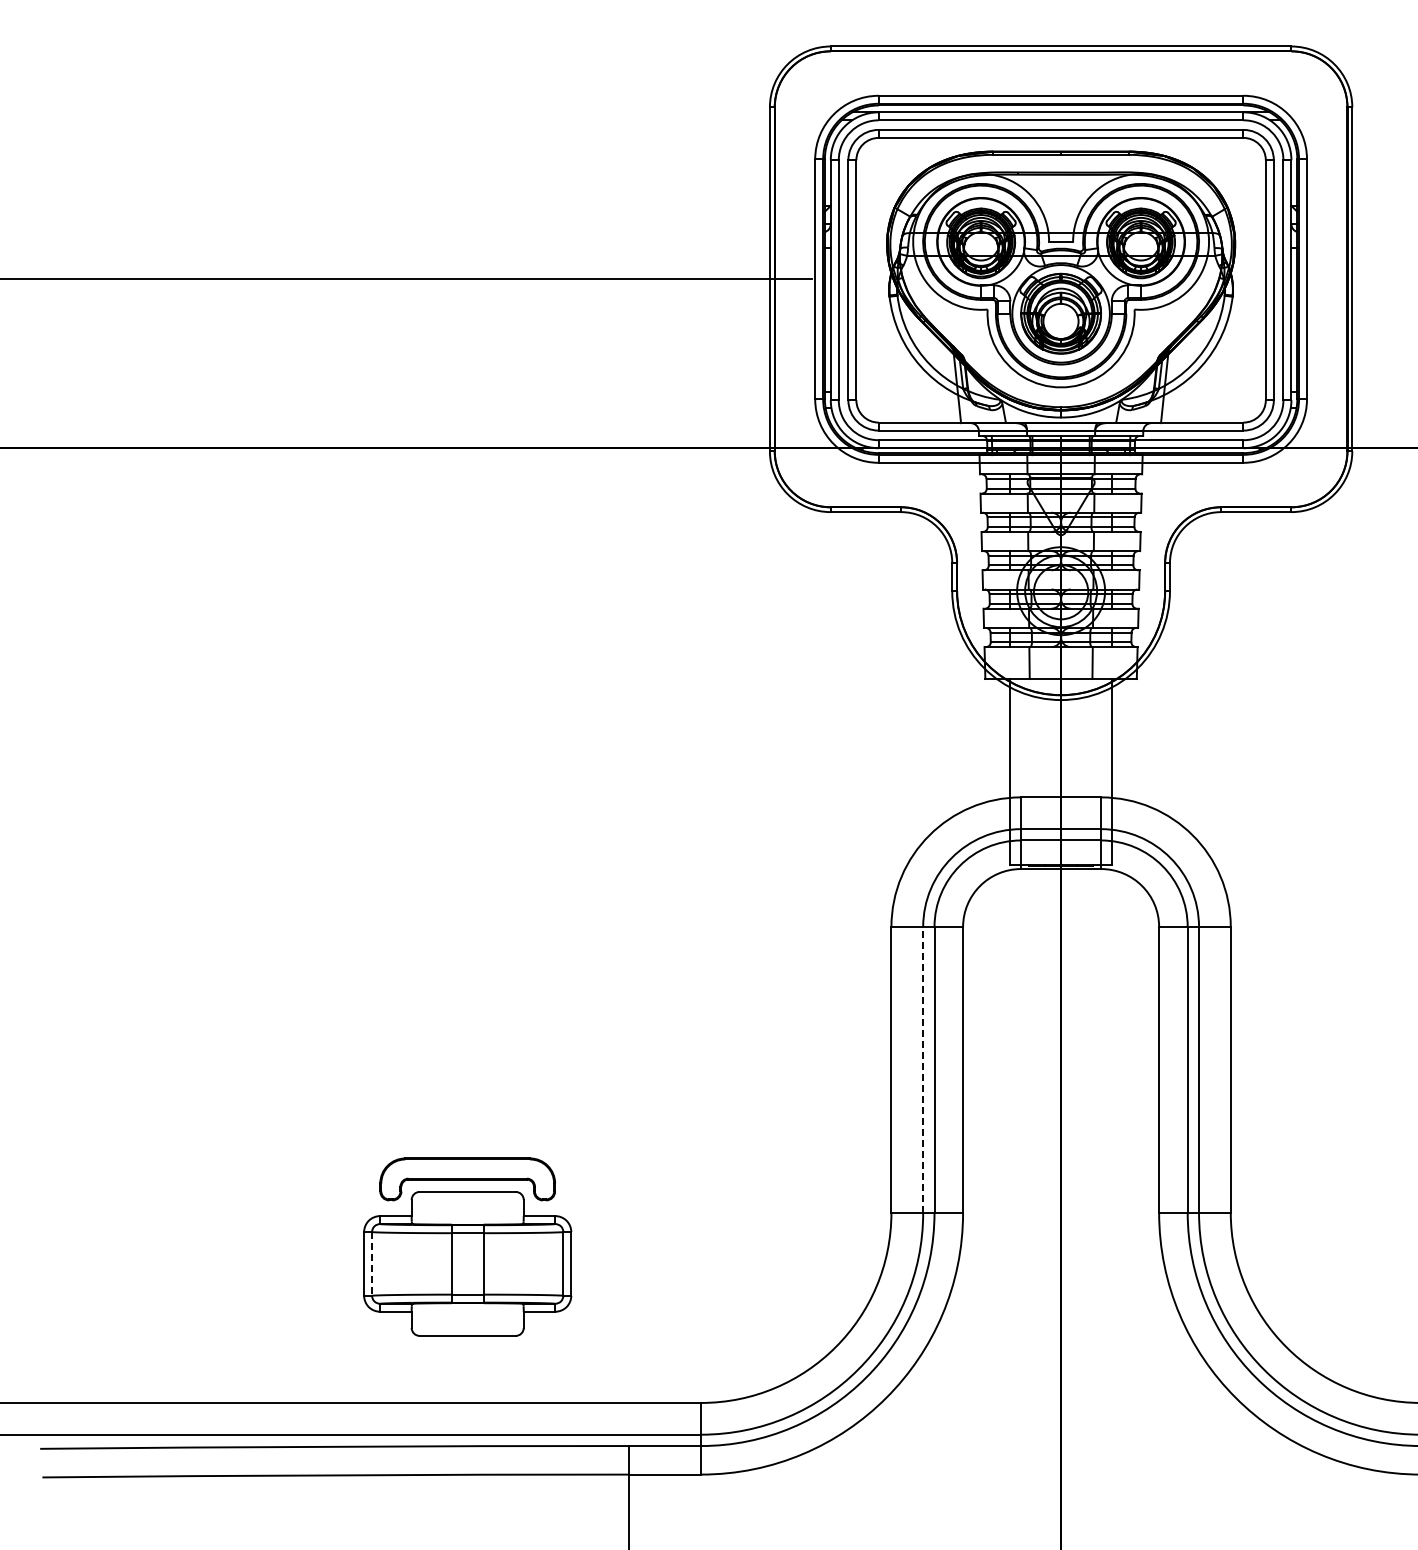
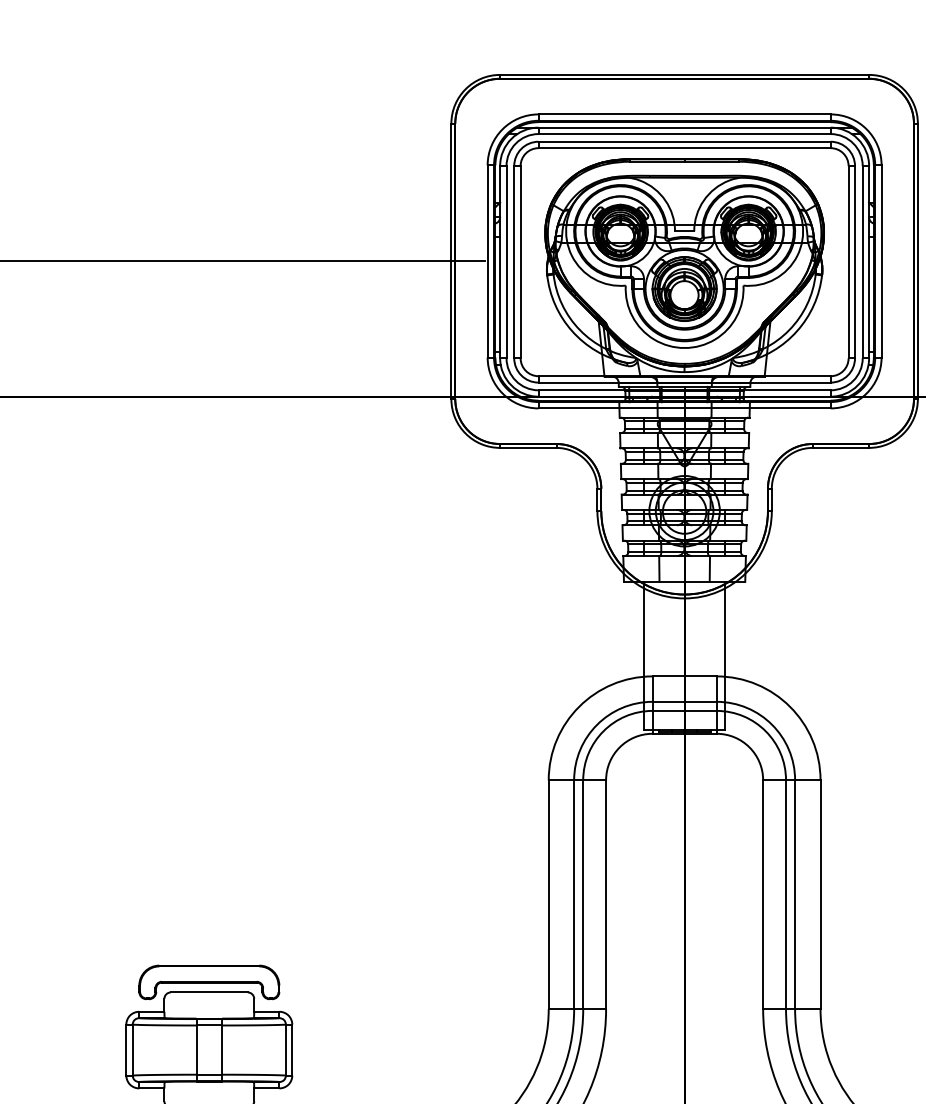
line: (923, 1069) -> (574, 894), dashed -> solid
line: (372, 1263) -> (133, 1049), dashed -> solid

